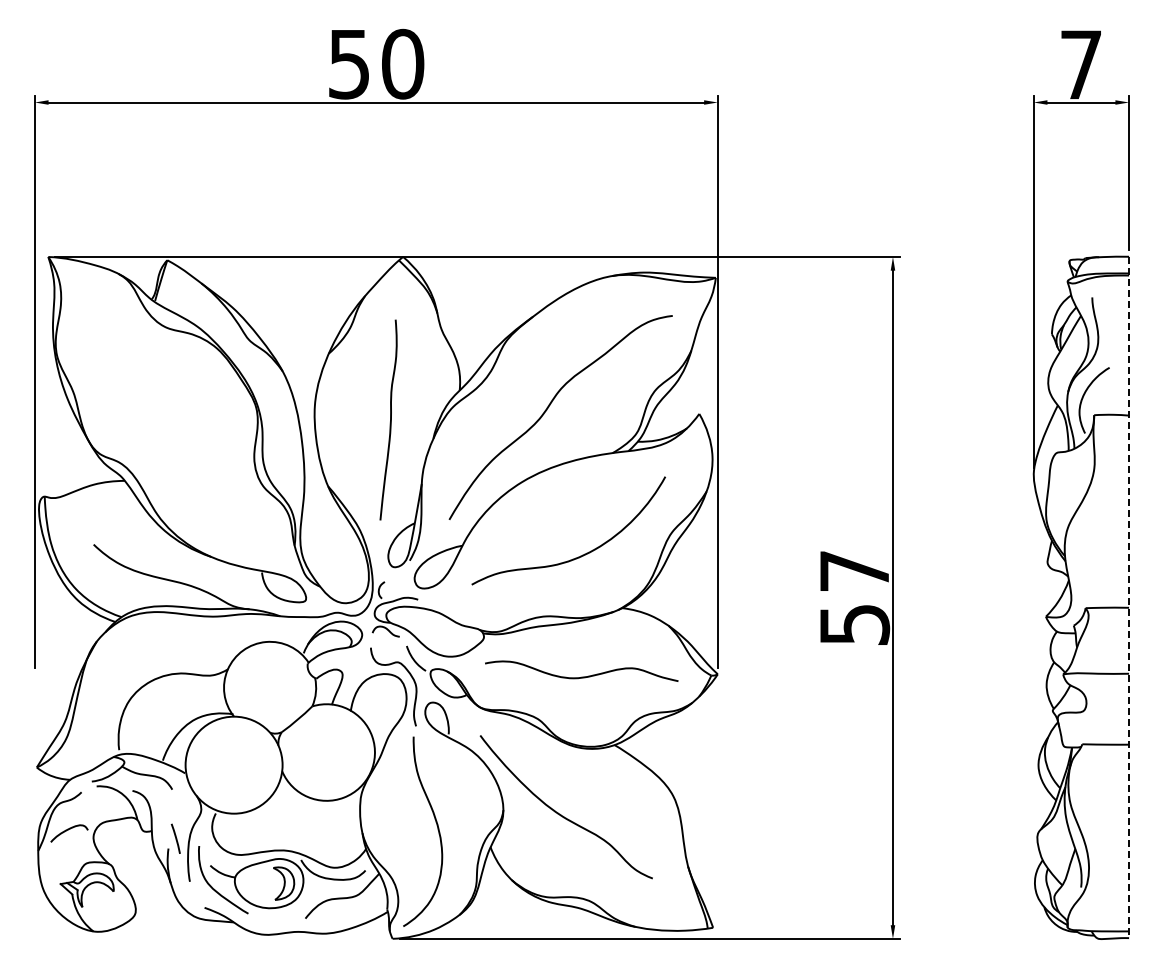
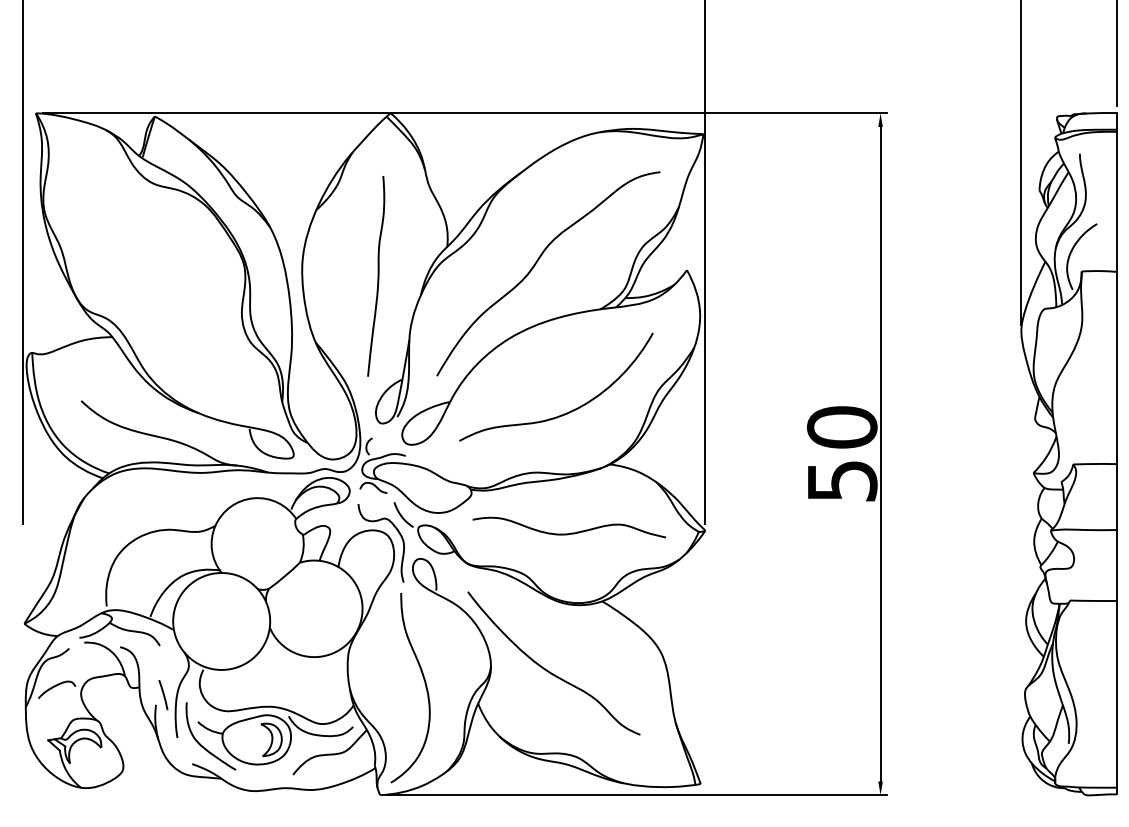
text: (854, 571) -> (842, 427), 57 -> 50
line: (1129, 597) -> (1117, 453), dashed -> solid

